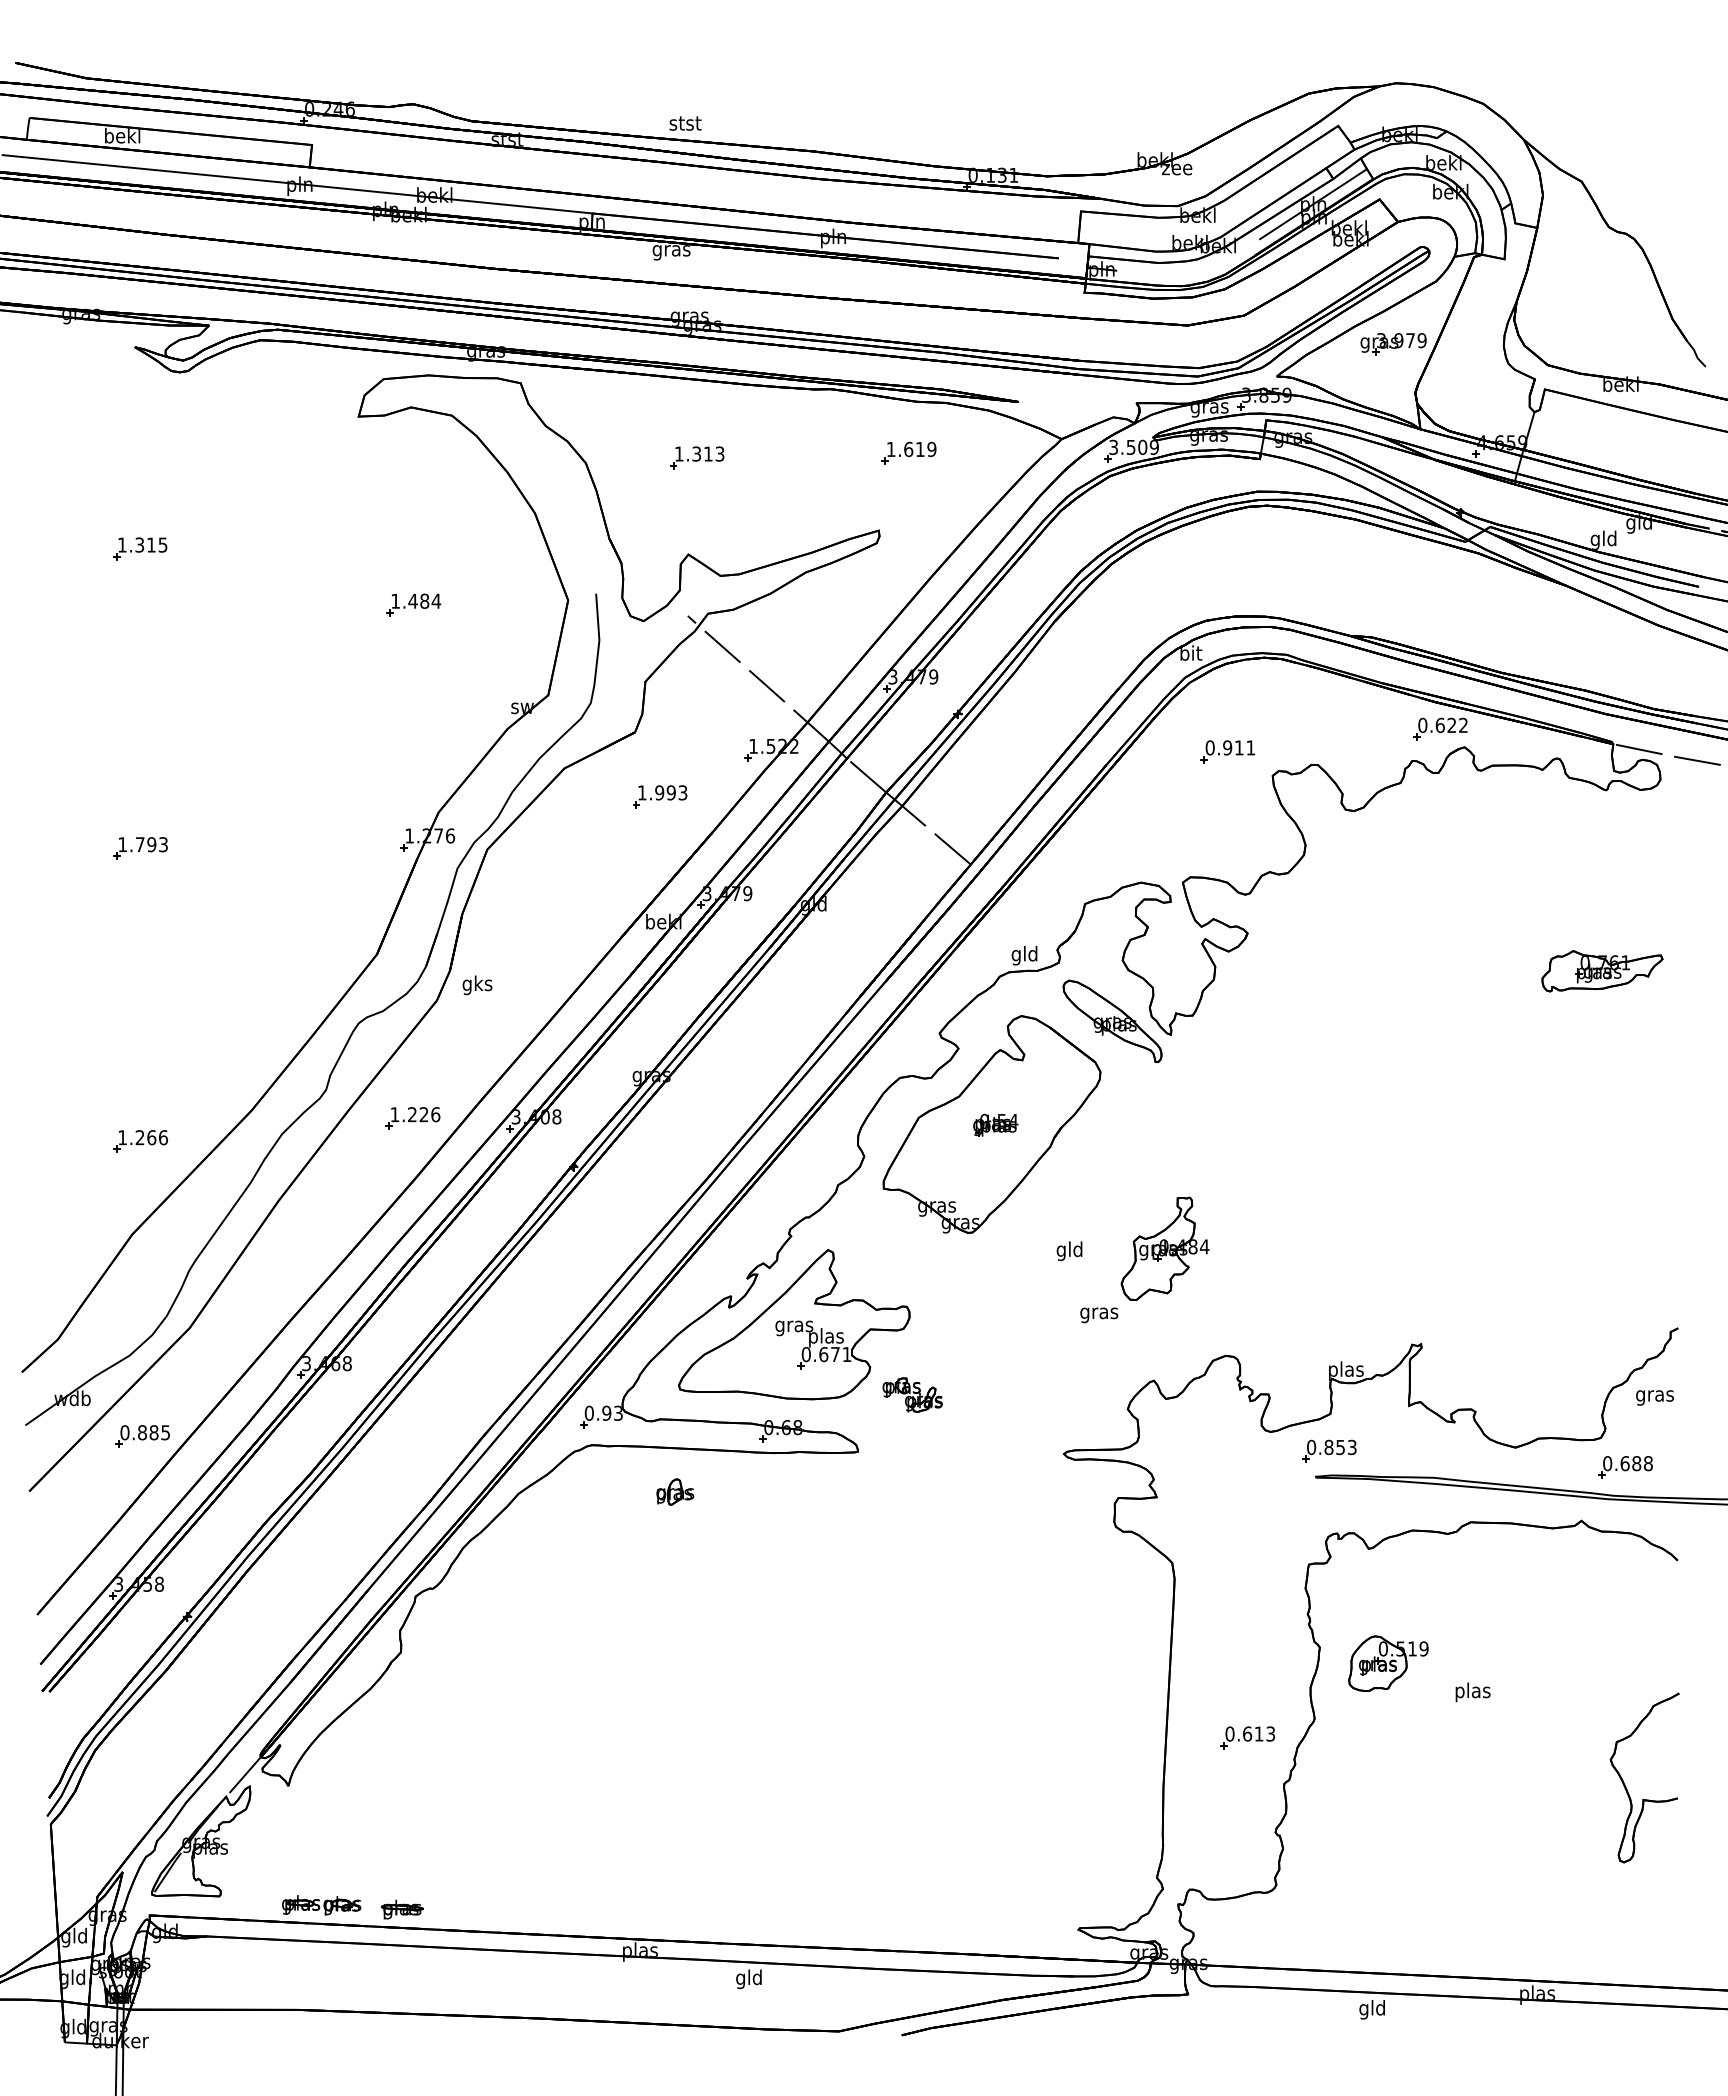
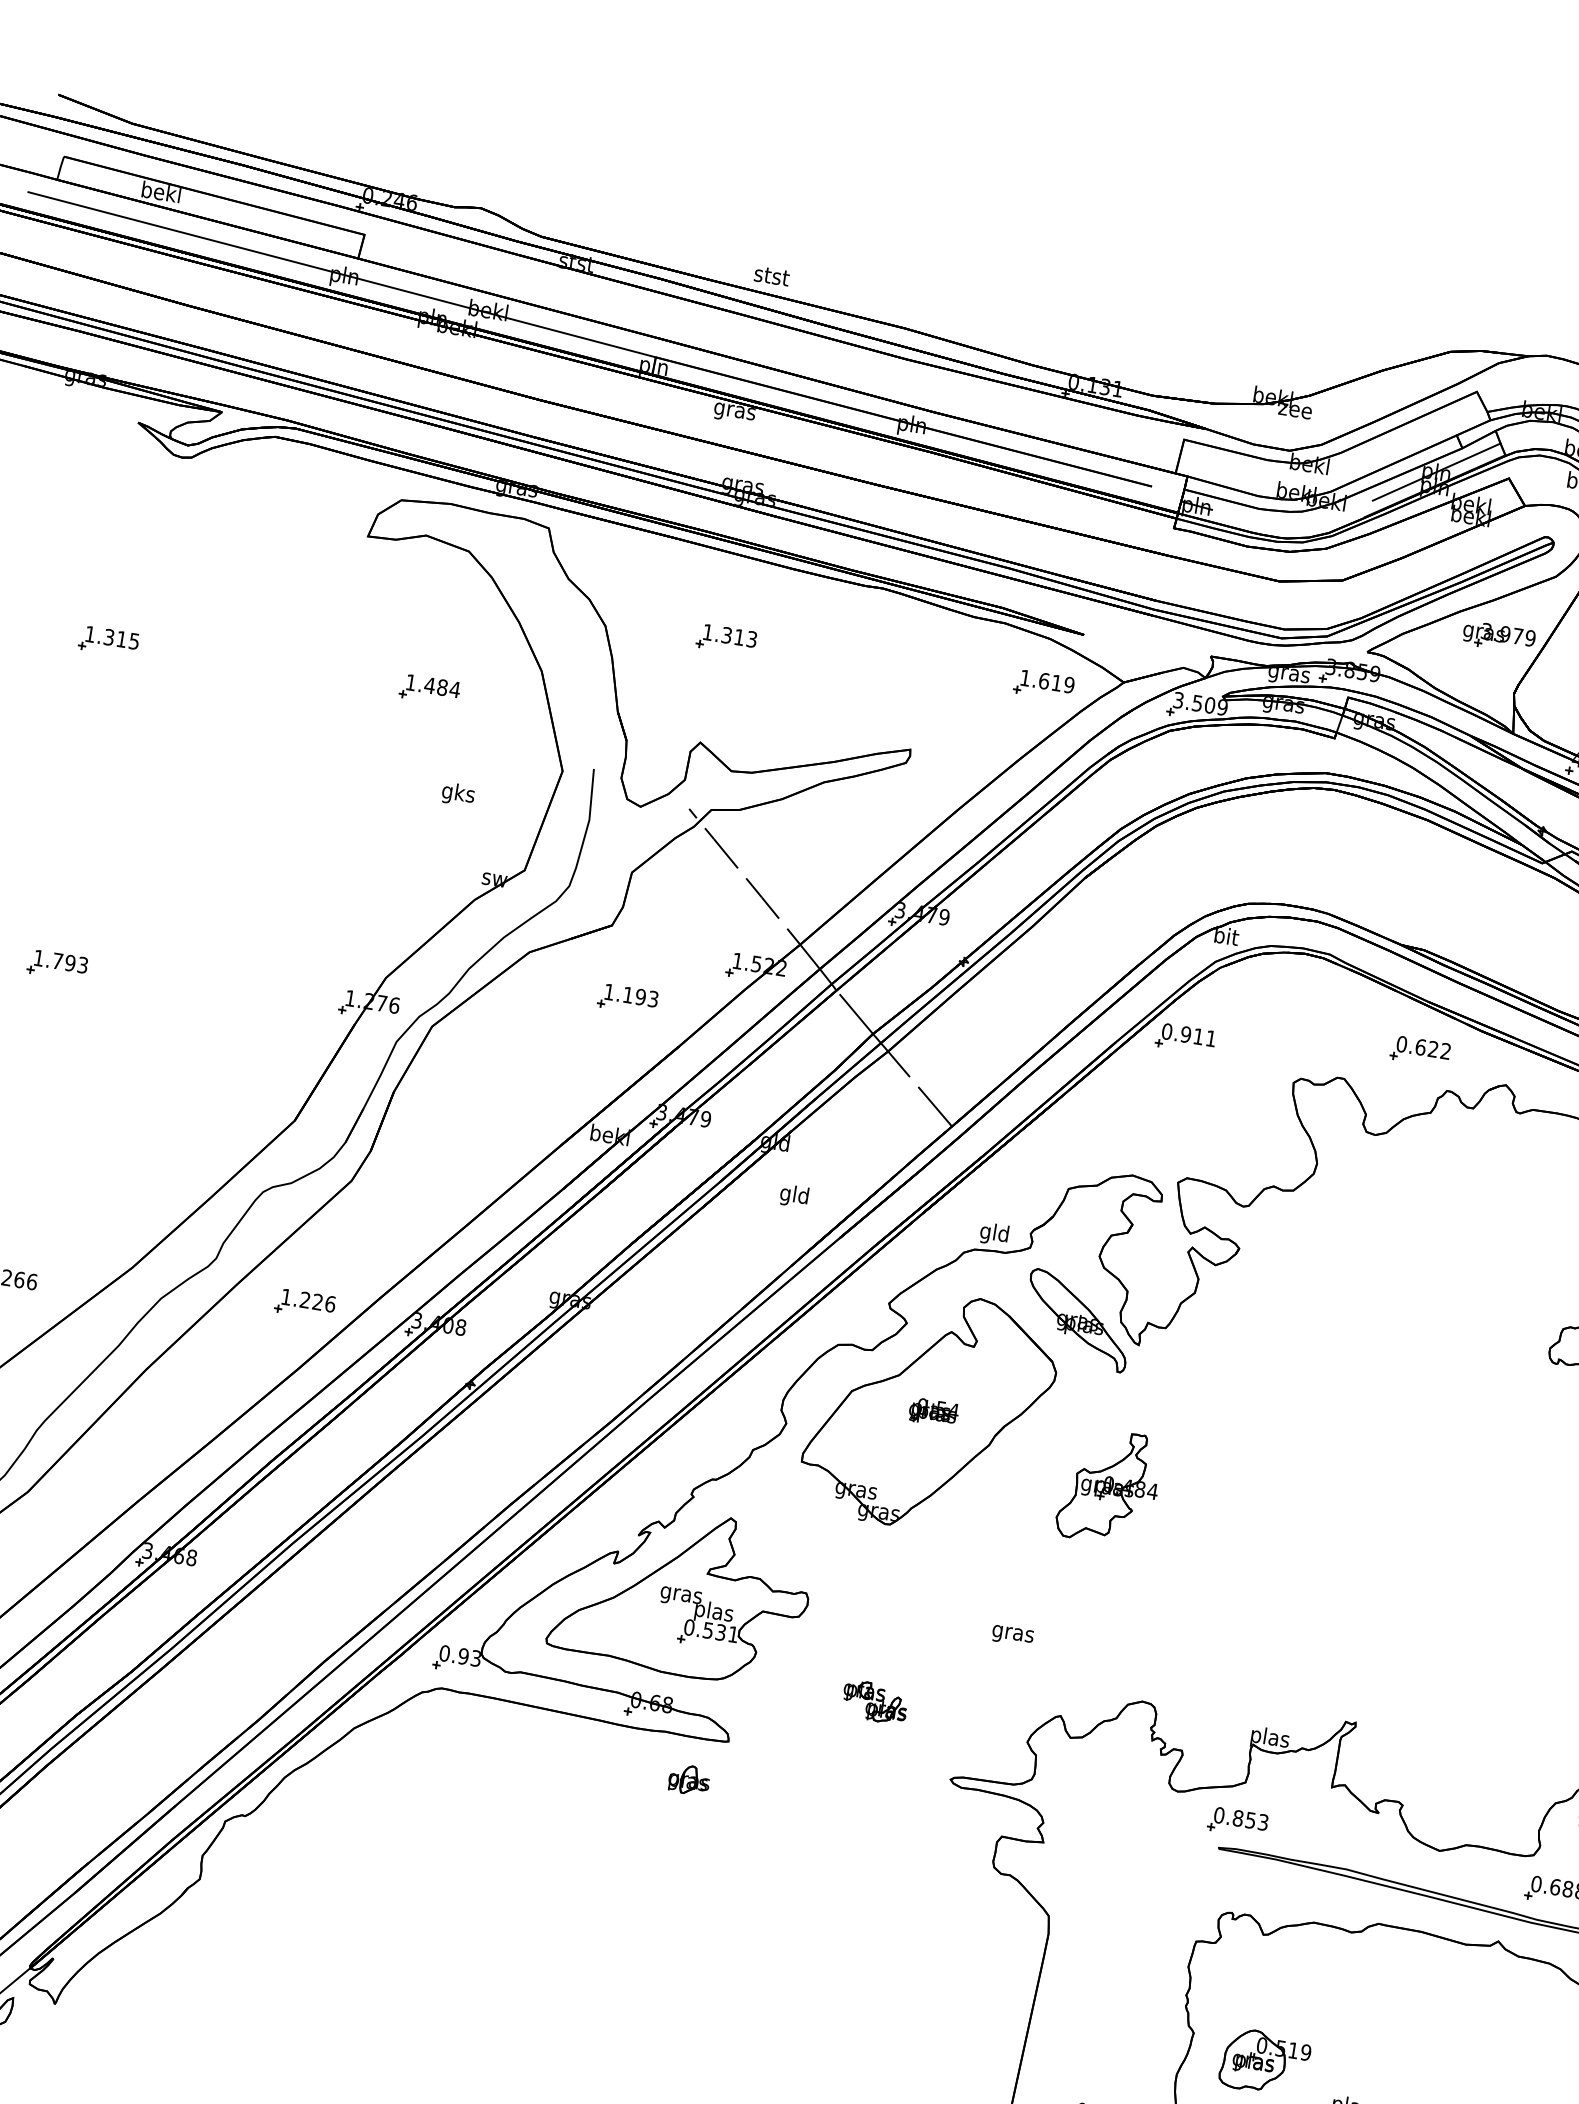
part: (908, 452) -> (1043, 684), moved
part: (413, 604) -> (429, 689), moved
part: (1440, 728) -> (1420, 1050), moved
part: (1227, 751) -> (1185, 1038), moved
text: (659, 792) -> (628, 994), 1.993 -> 1.193
text: (477, 985) -> (458, 794), moved
part: (1164, 1248) -> (1109, 1486), moved
text: (1069, 1250) -> (794, 1195), moved
text: (829, 1354) -> (714, 1631), 0.671 -> 0.531
part: (912, 1394) -> (875, 1701), moved
part: (675, 1491) -> (689, 1779), moved

